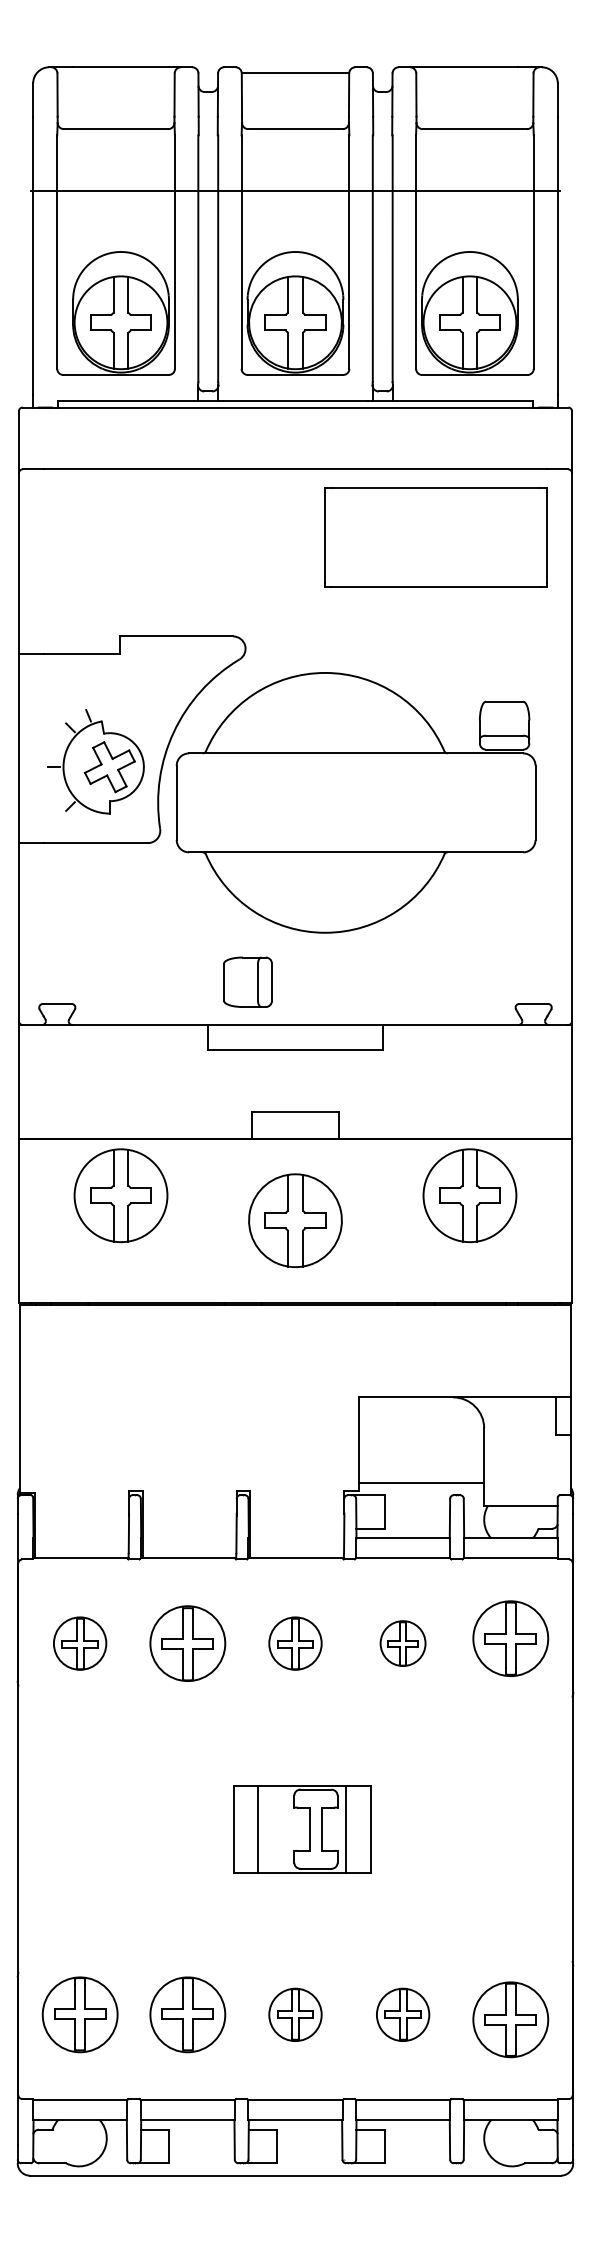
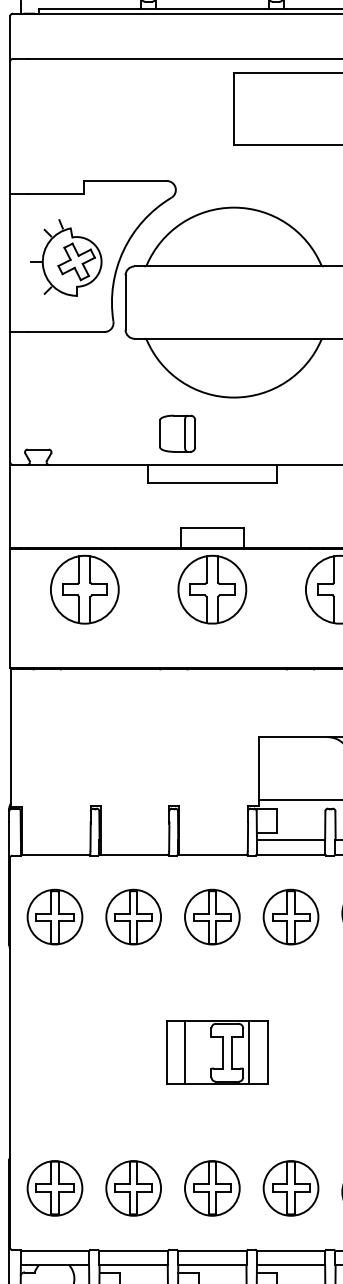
part: (95, 761) -> (66, 257), moved
part: (295, 1220) -> (212, 589), moved
part: (79, 1643) -> (54, 917), size x1.43
part: (295, 1643) -> (212, 917), size x1.43
part: (402, 1643) -> (290, 917), size x1.67
part: (295, 2014) -> (212, 1188), size x1.43
part: (402, 2014) -> (290, 1188), size x1.43

